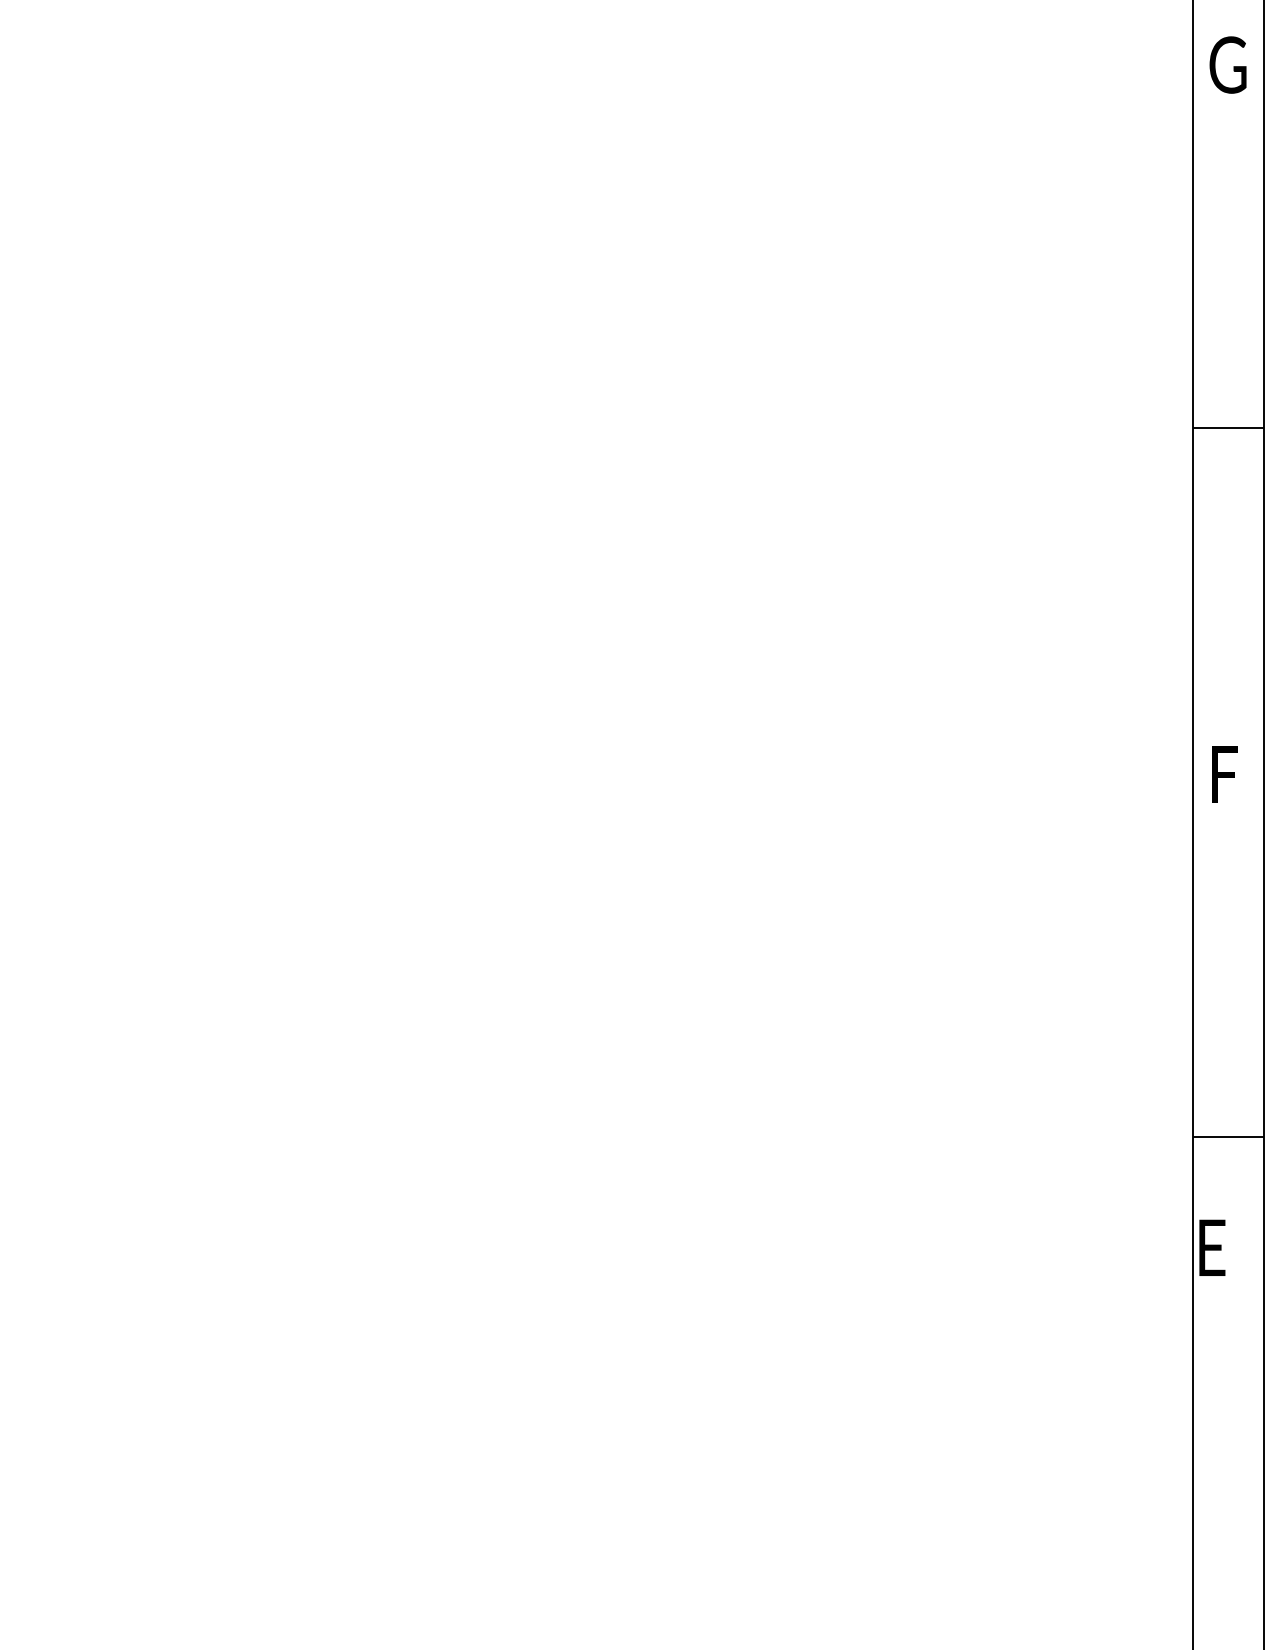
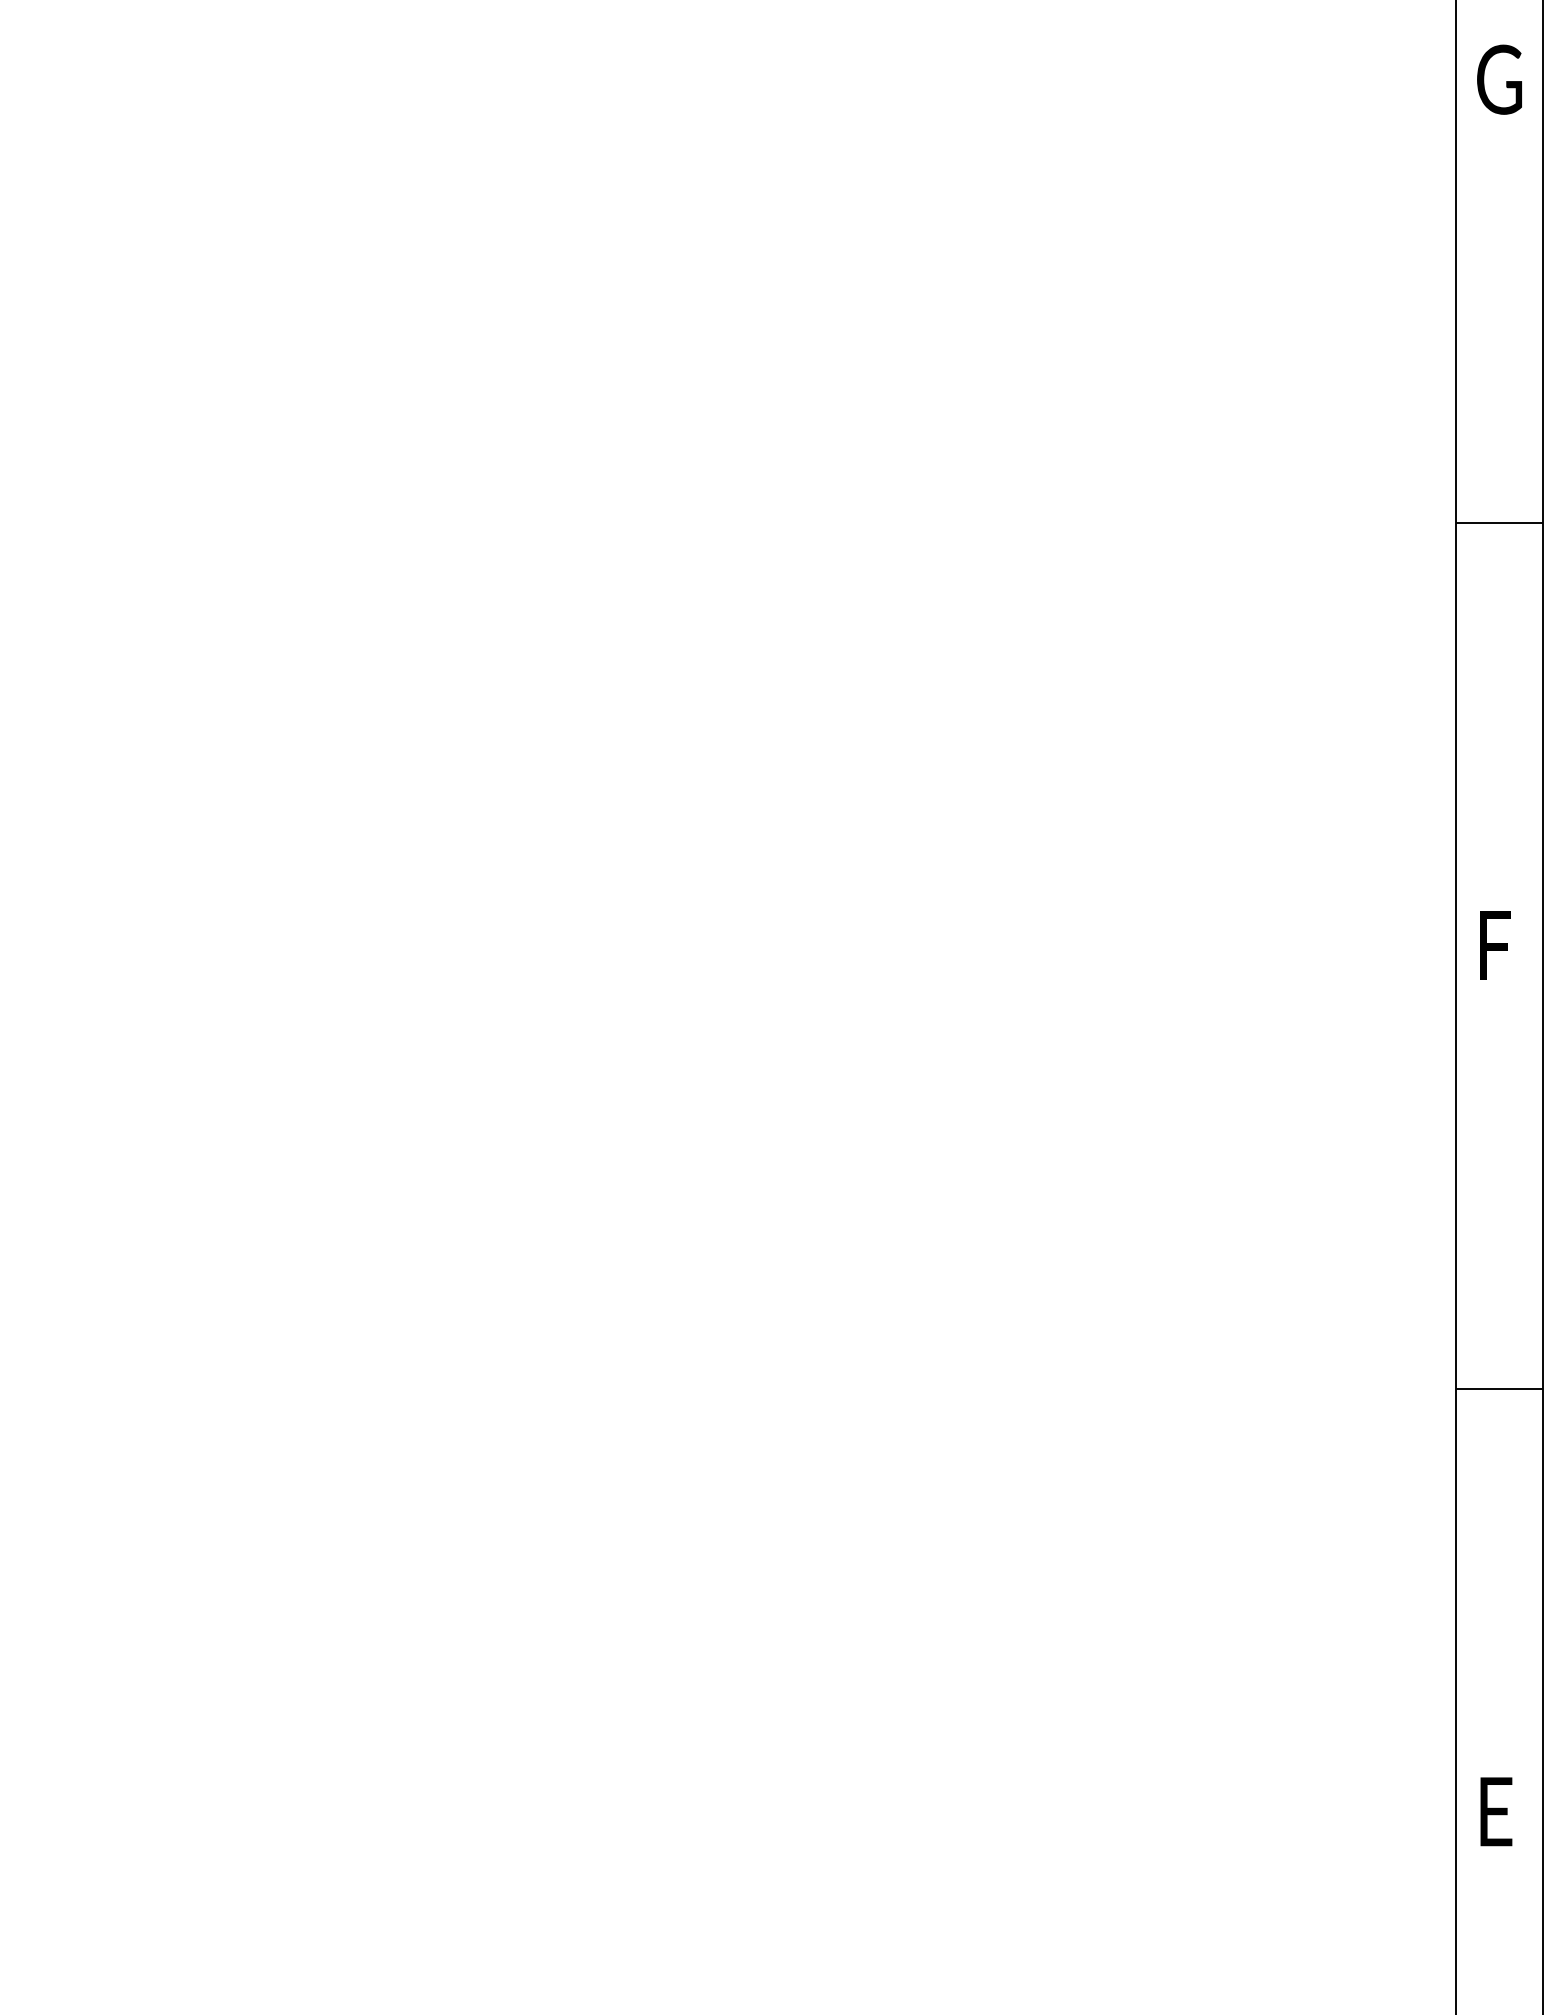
text: (1212, 1247) -> (1496, 1811), moved

